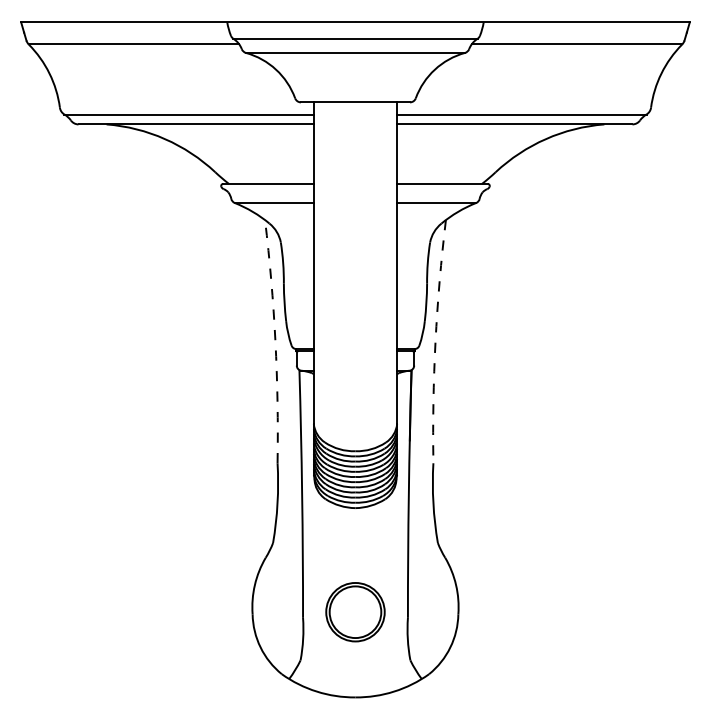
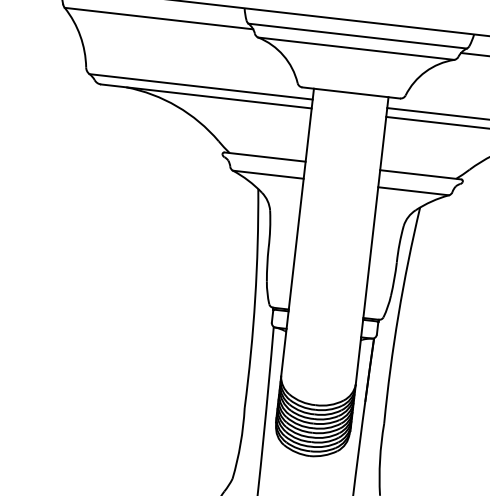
arc: (275, 341) -> (255, 298), dashed -> solid
arc: (435, 341) -> (398, 315), dashed -> solid

